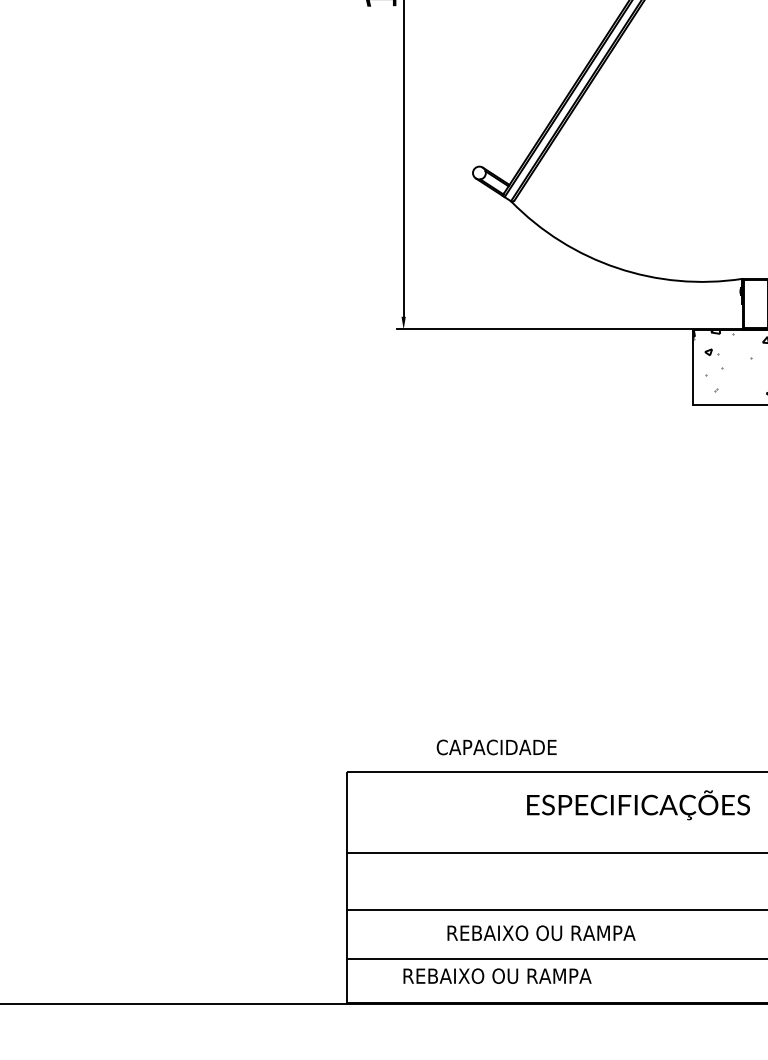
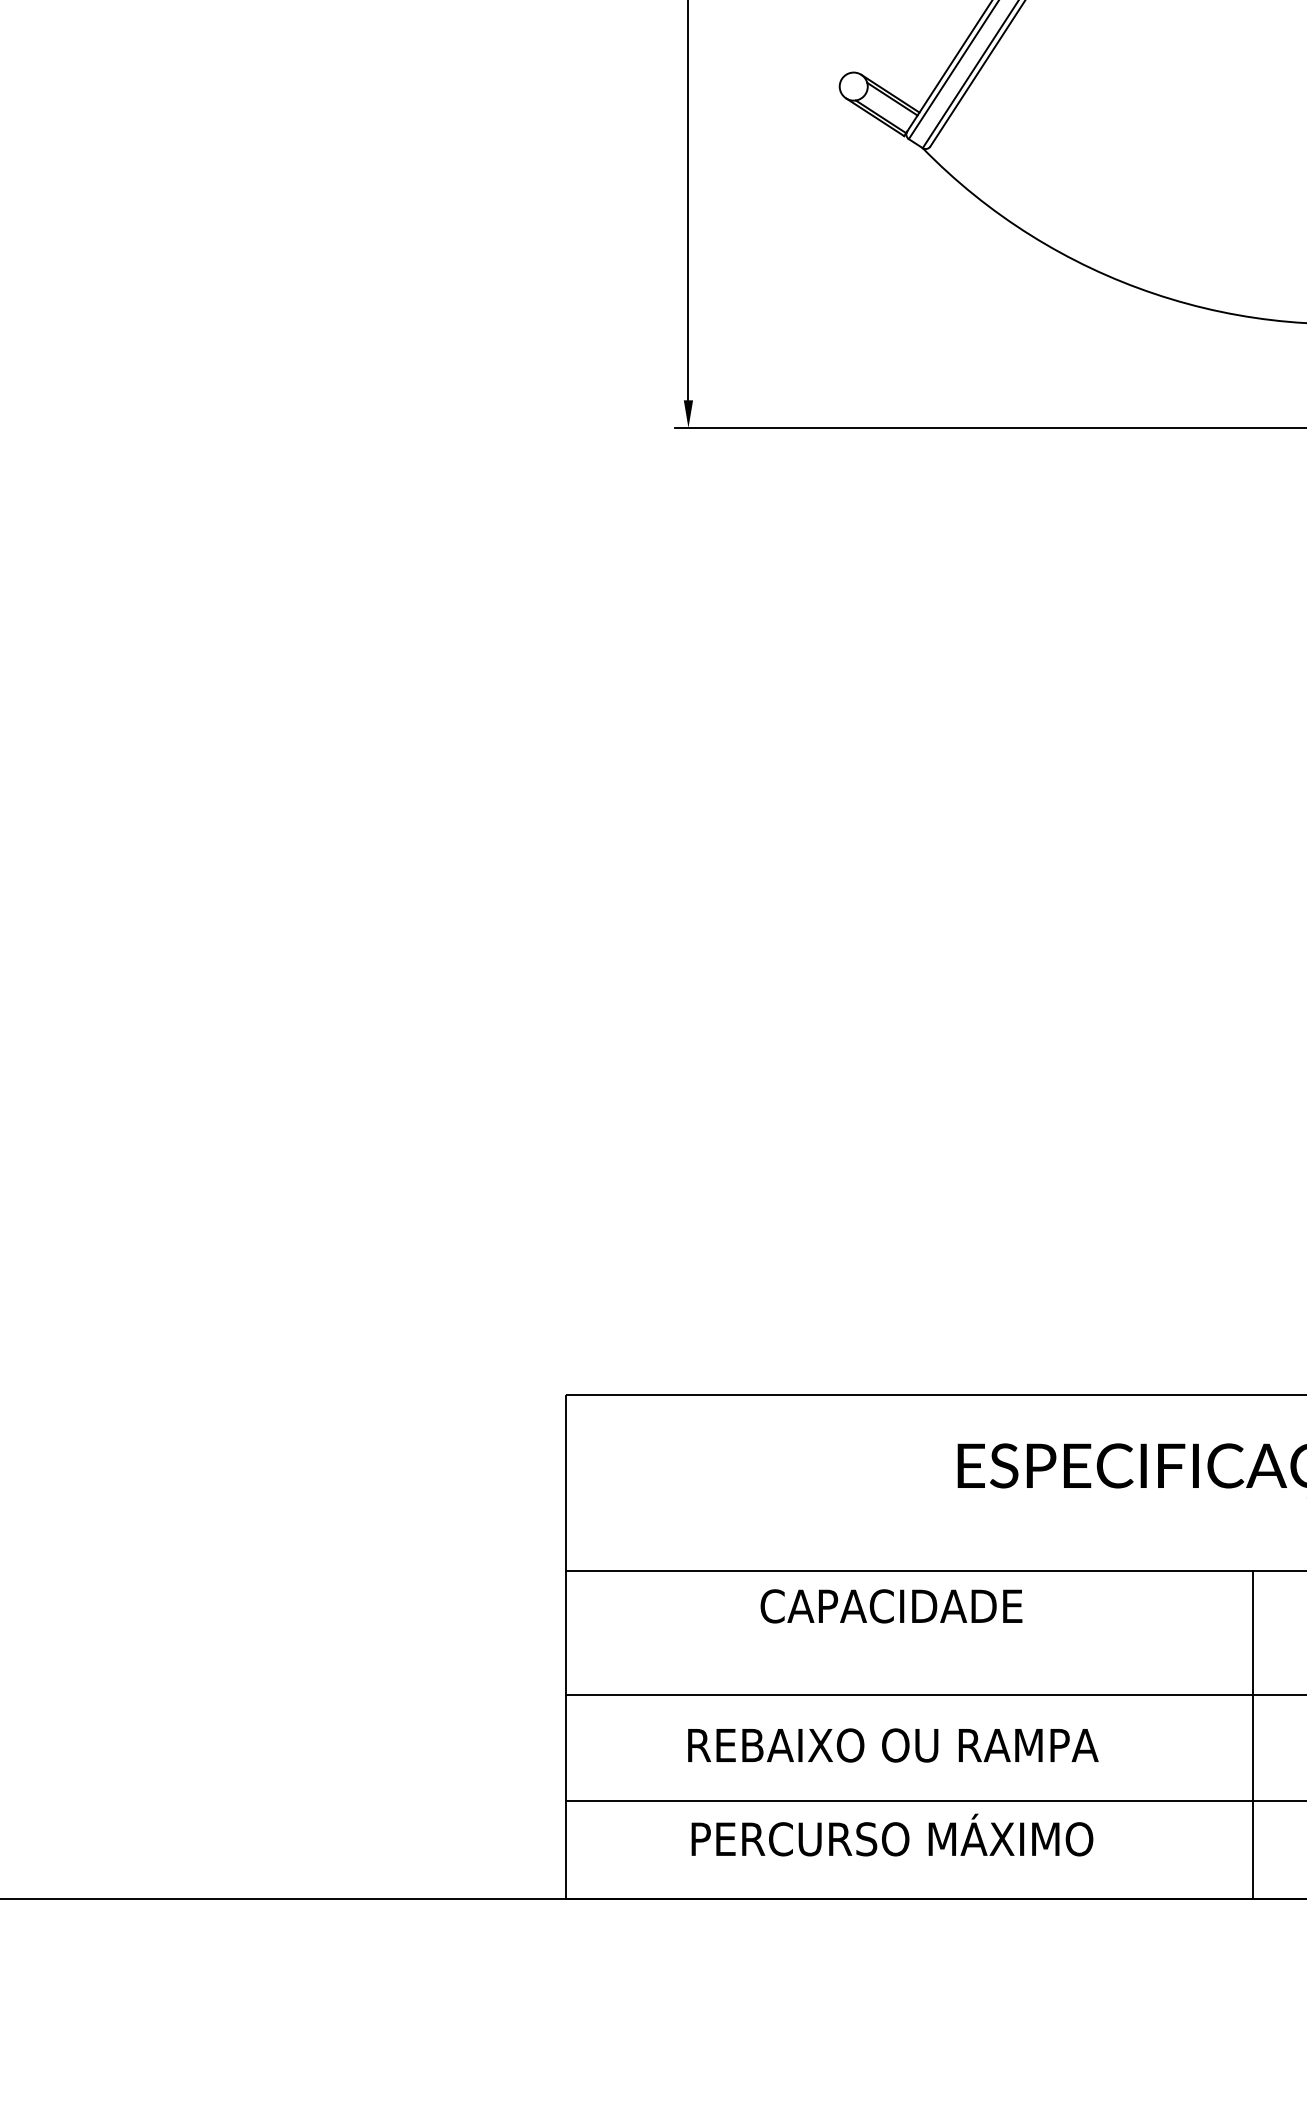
text: (496, 747) -> (891, 1606), moved
line: (662, 928) -> (1253, 1735), added
text: (541, 932) -> (893, 1743), moved
text: (497, 973) -> (893, 1833), REBAIXO OU RAMPA -> PERCURSO MÁXIMO

